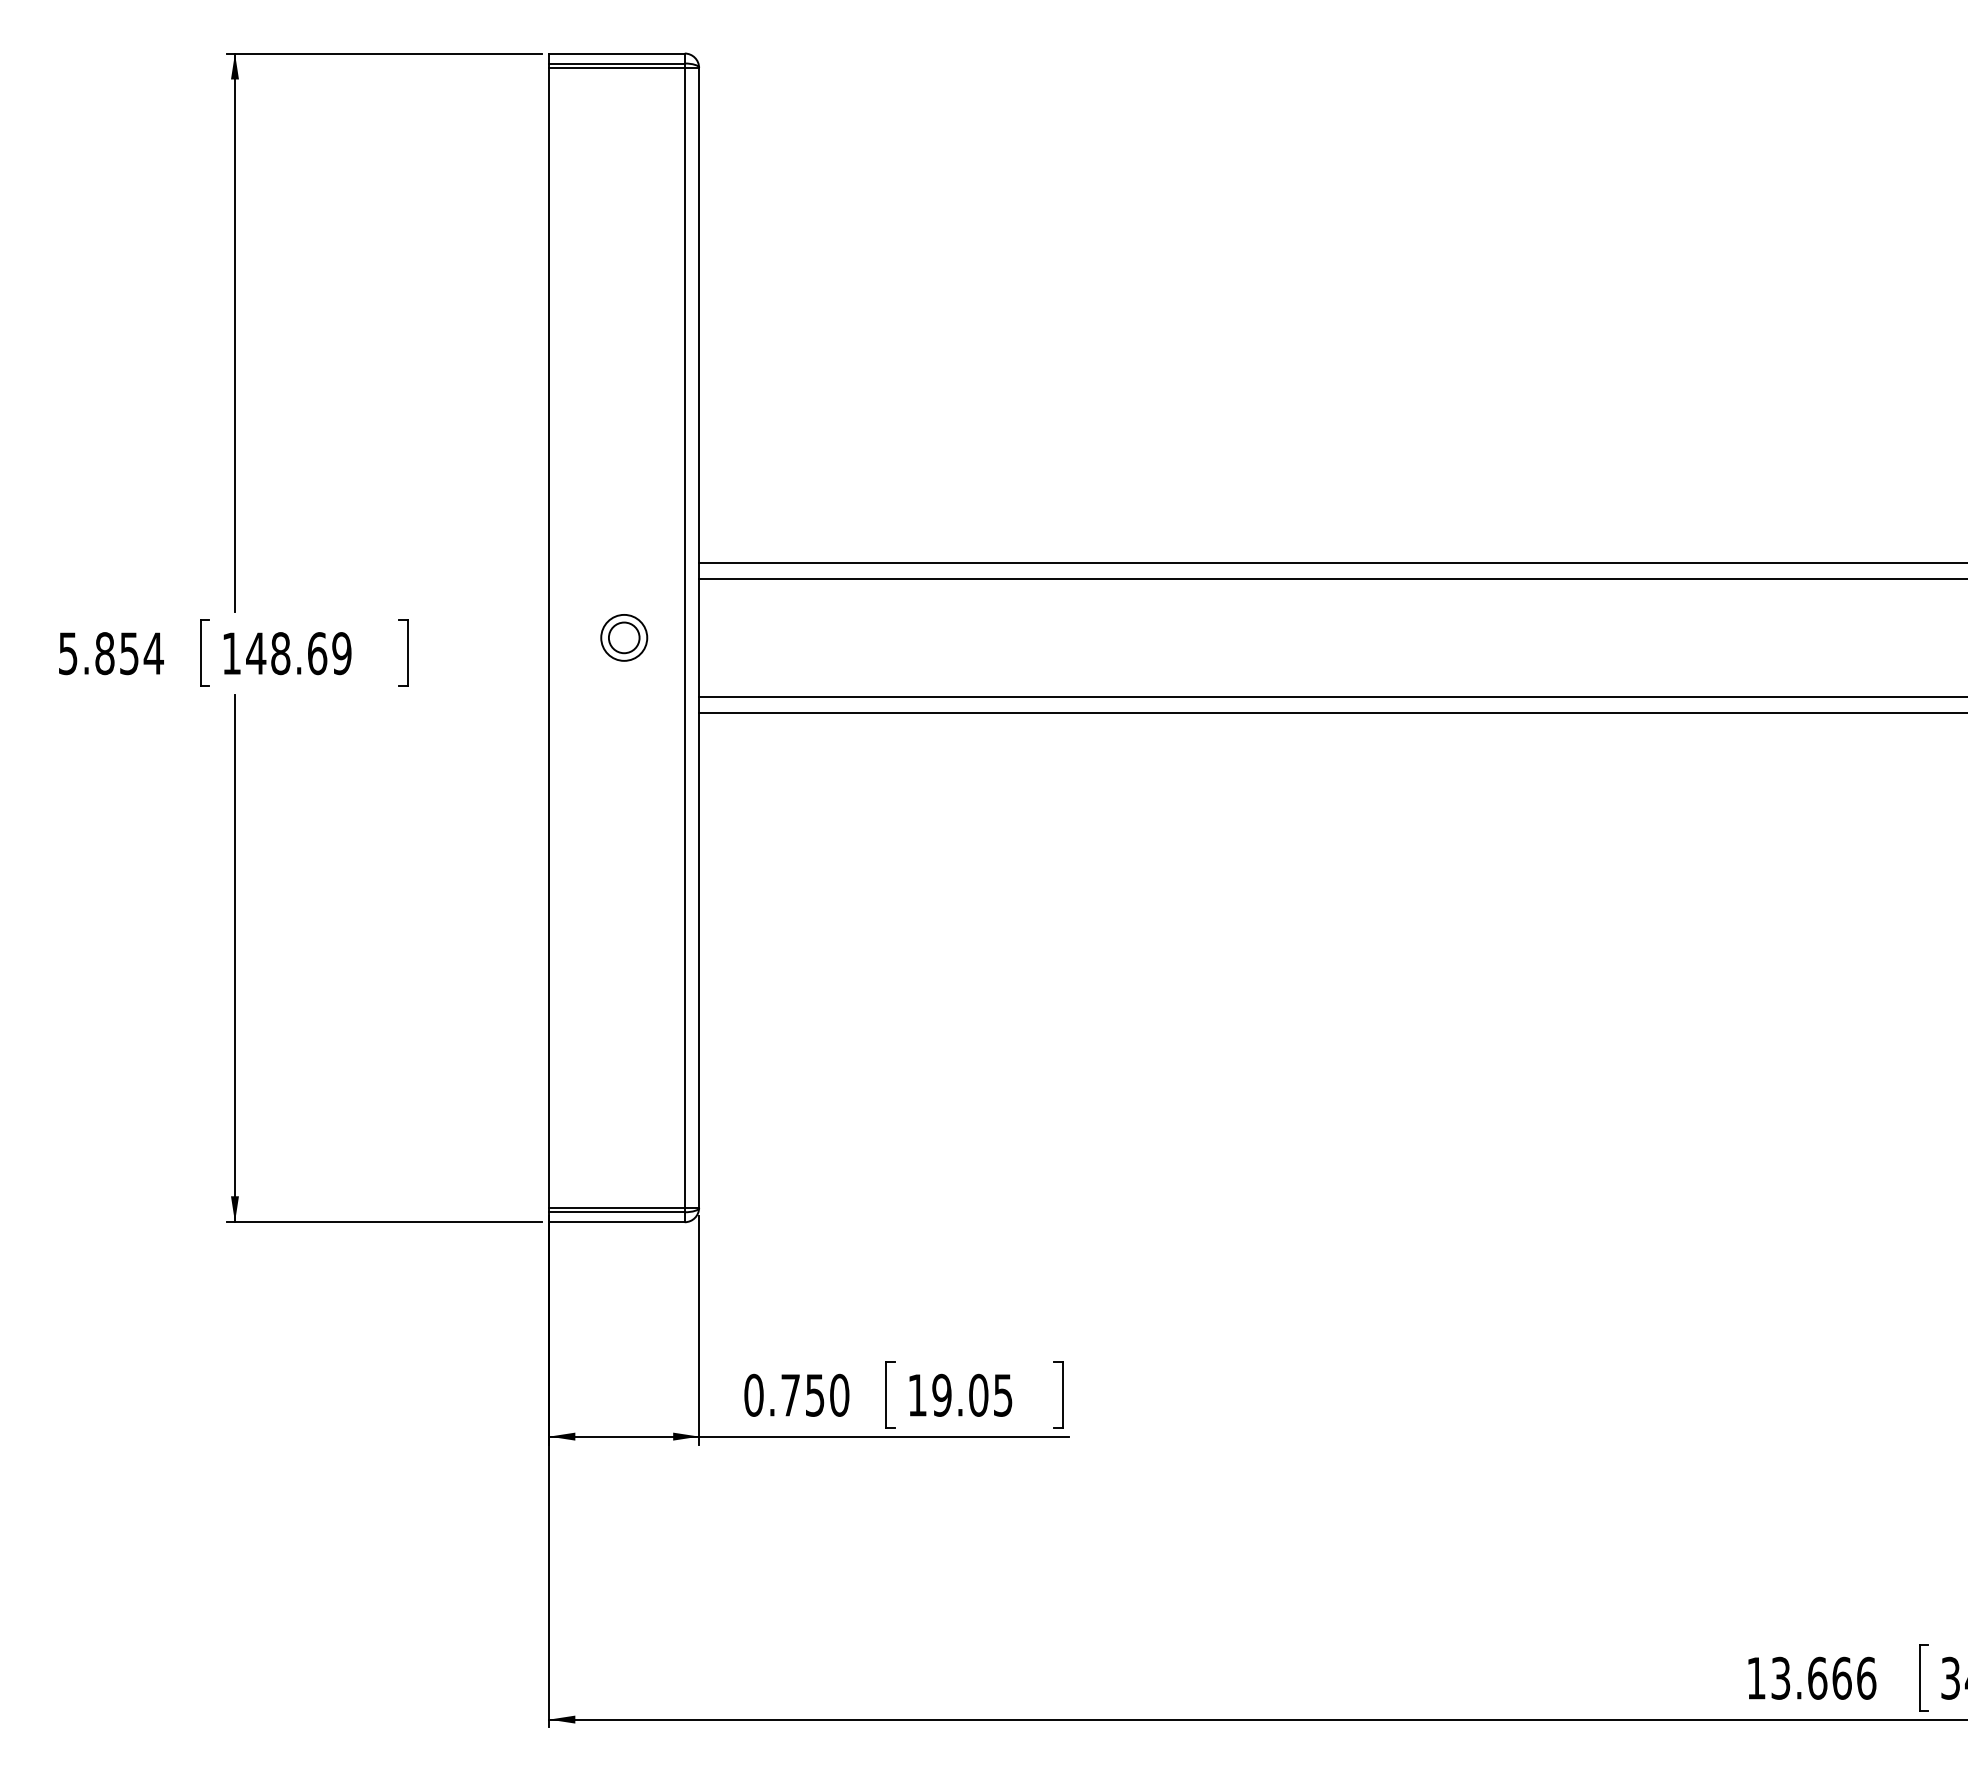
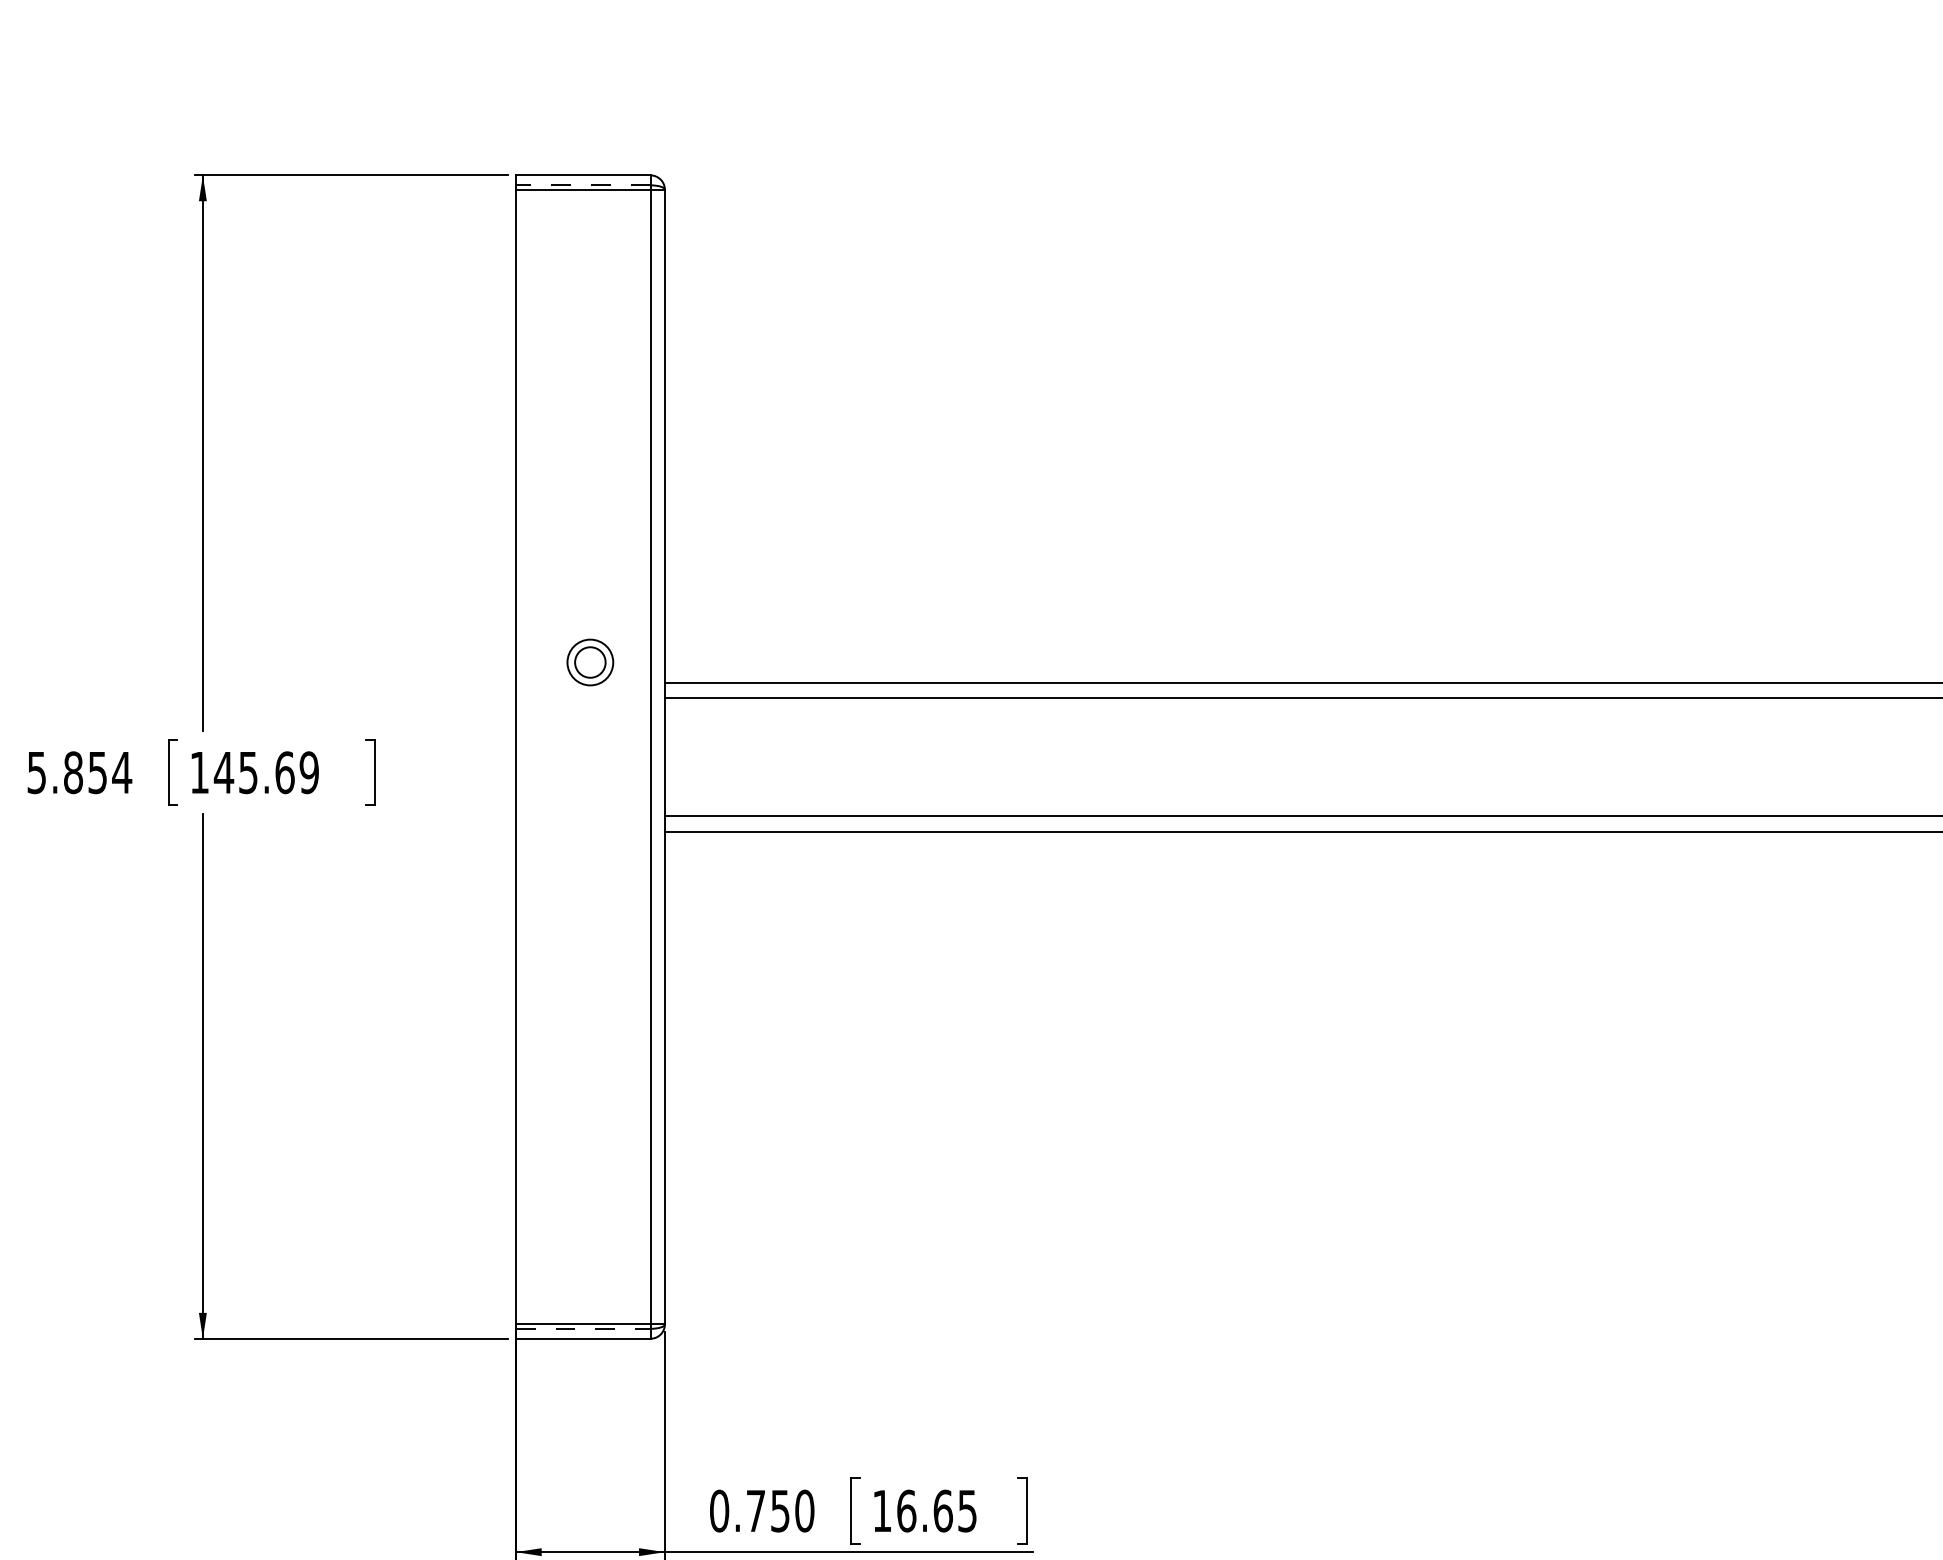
line: (617, 63) -> (583, 185), solid -> dashed
part: (624, 637) -> (590, 662), moved
text: (280, 653) -> (248, 772), 148.69 -> 145.69
line: (617, 1212) -> (583, 1329), solid -> dashed
text: (960, 1394) -> (925, 1510), 19.05 -> 16.65

